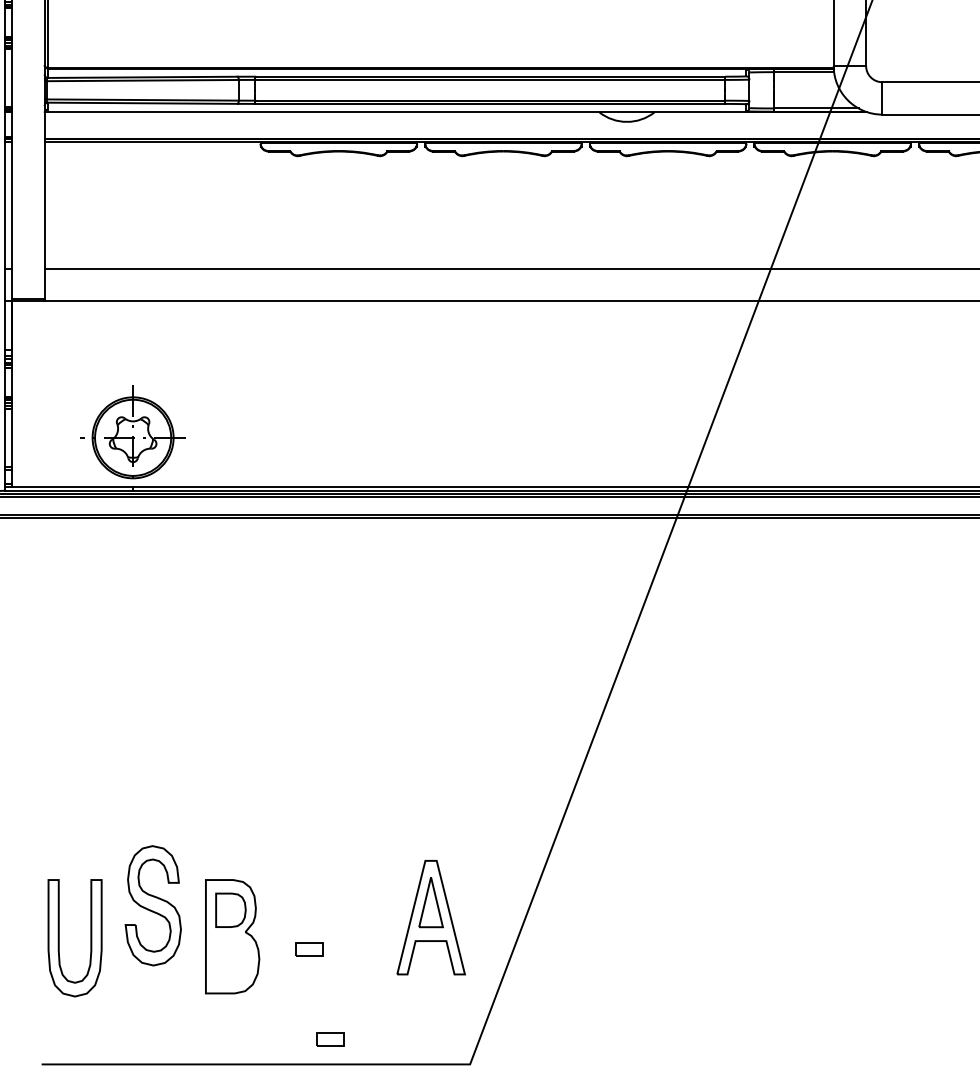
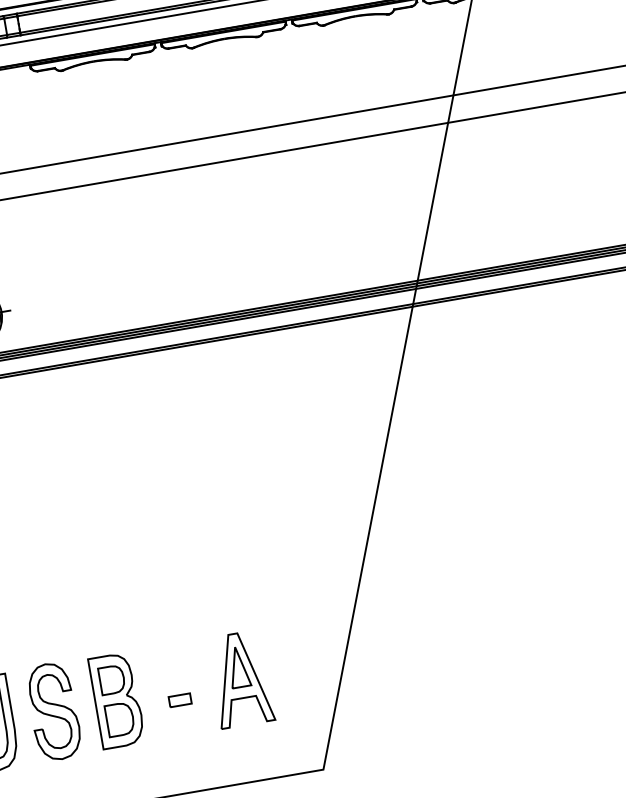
part: (152, 905) -> (53, 711), moved
part: (430, 917) -> (240, 679), moved
part: (232, 959) -> (120, 718), added
part: (330, 1039) -> (208, 769), removed

